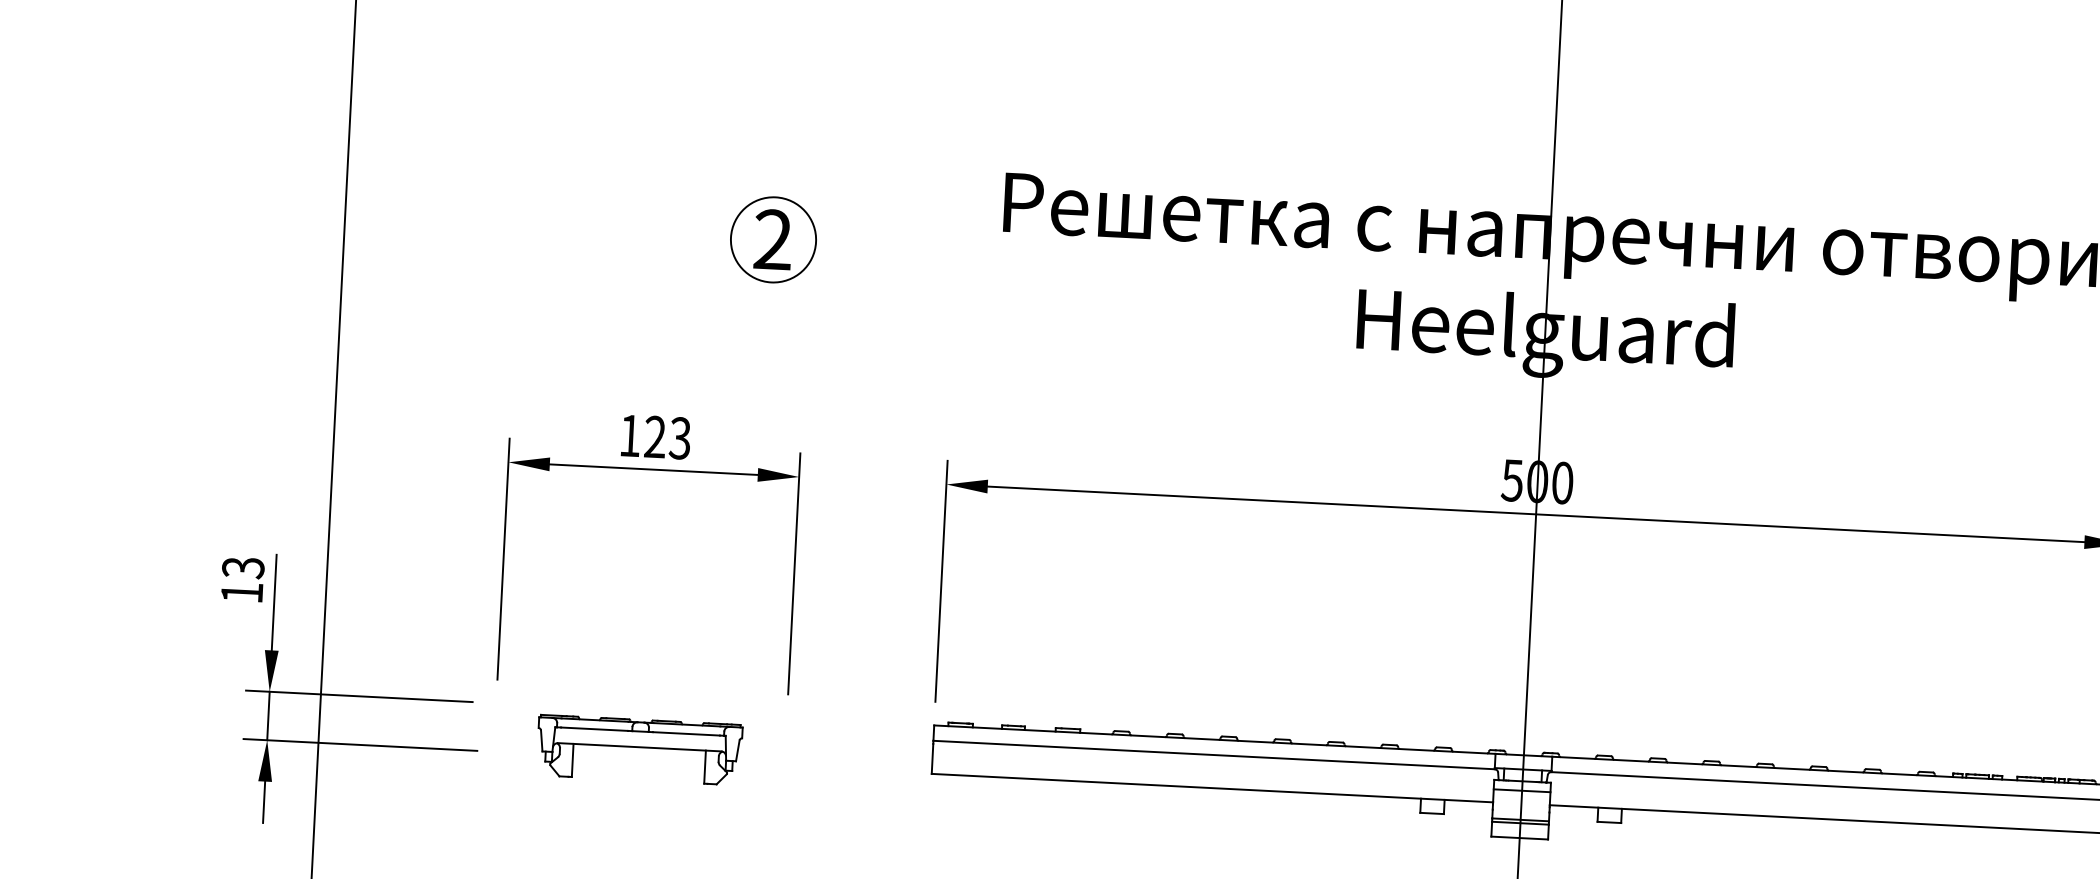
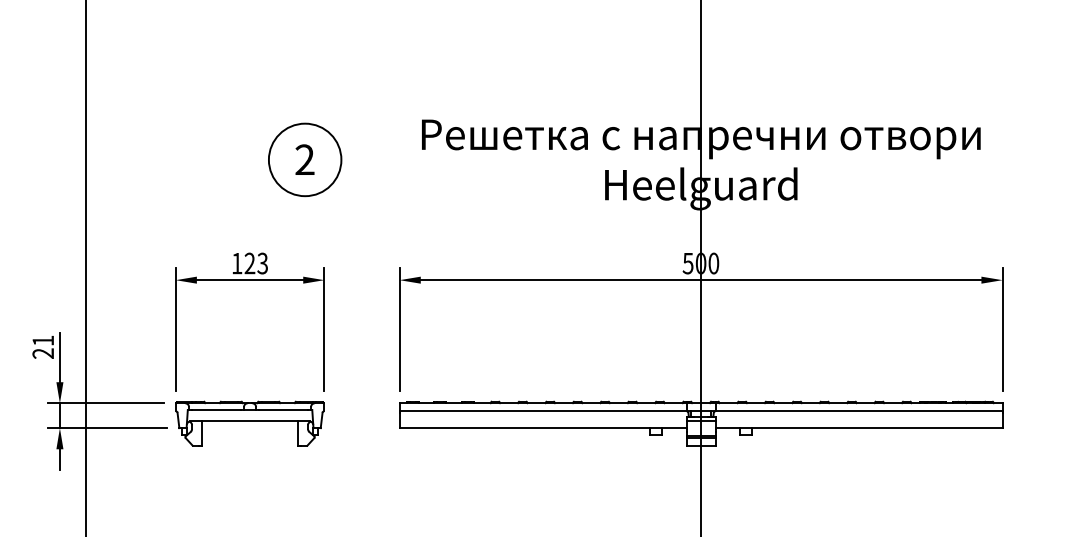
circle: (772, 238) -> (304, 159), size x1.67
text: (243, 578) -> (43, 346), 13 -> 21
part: (638, 749) -> (249, 423), size x1.43

